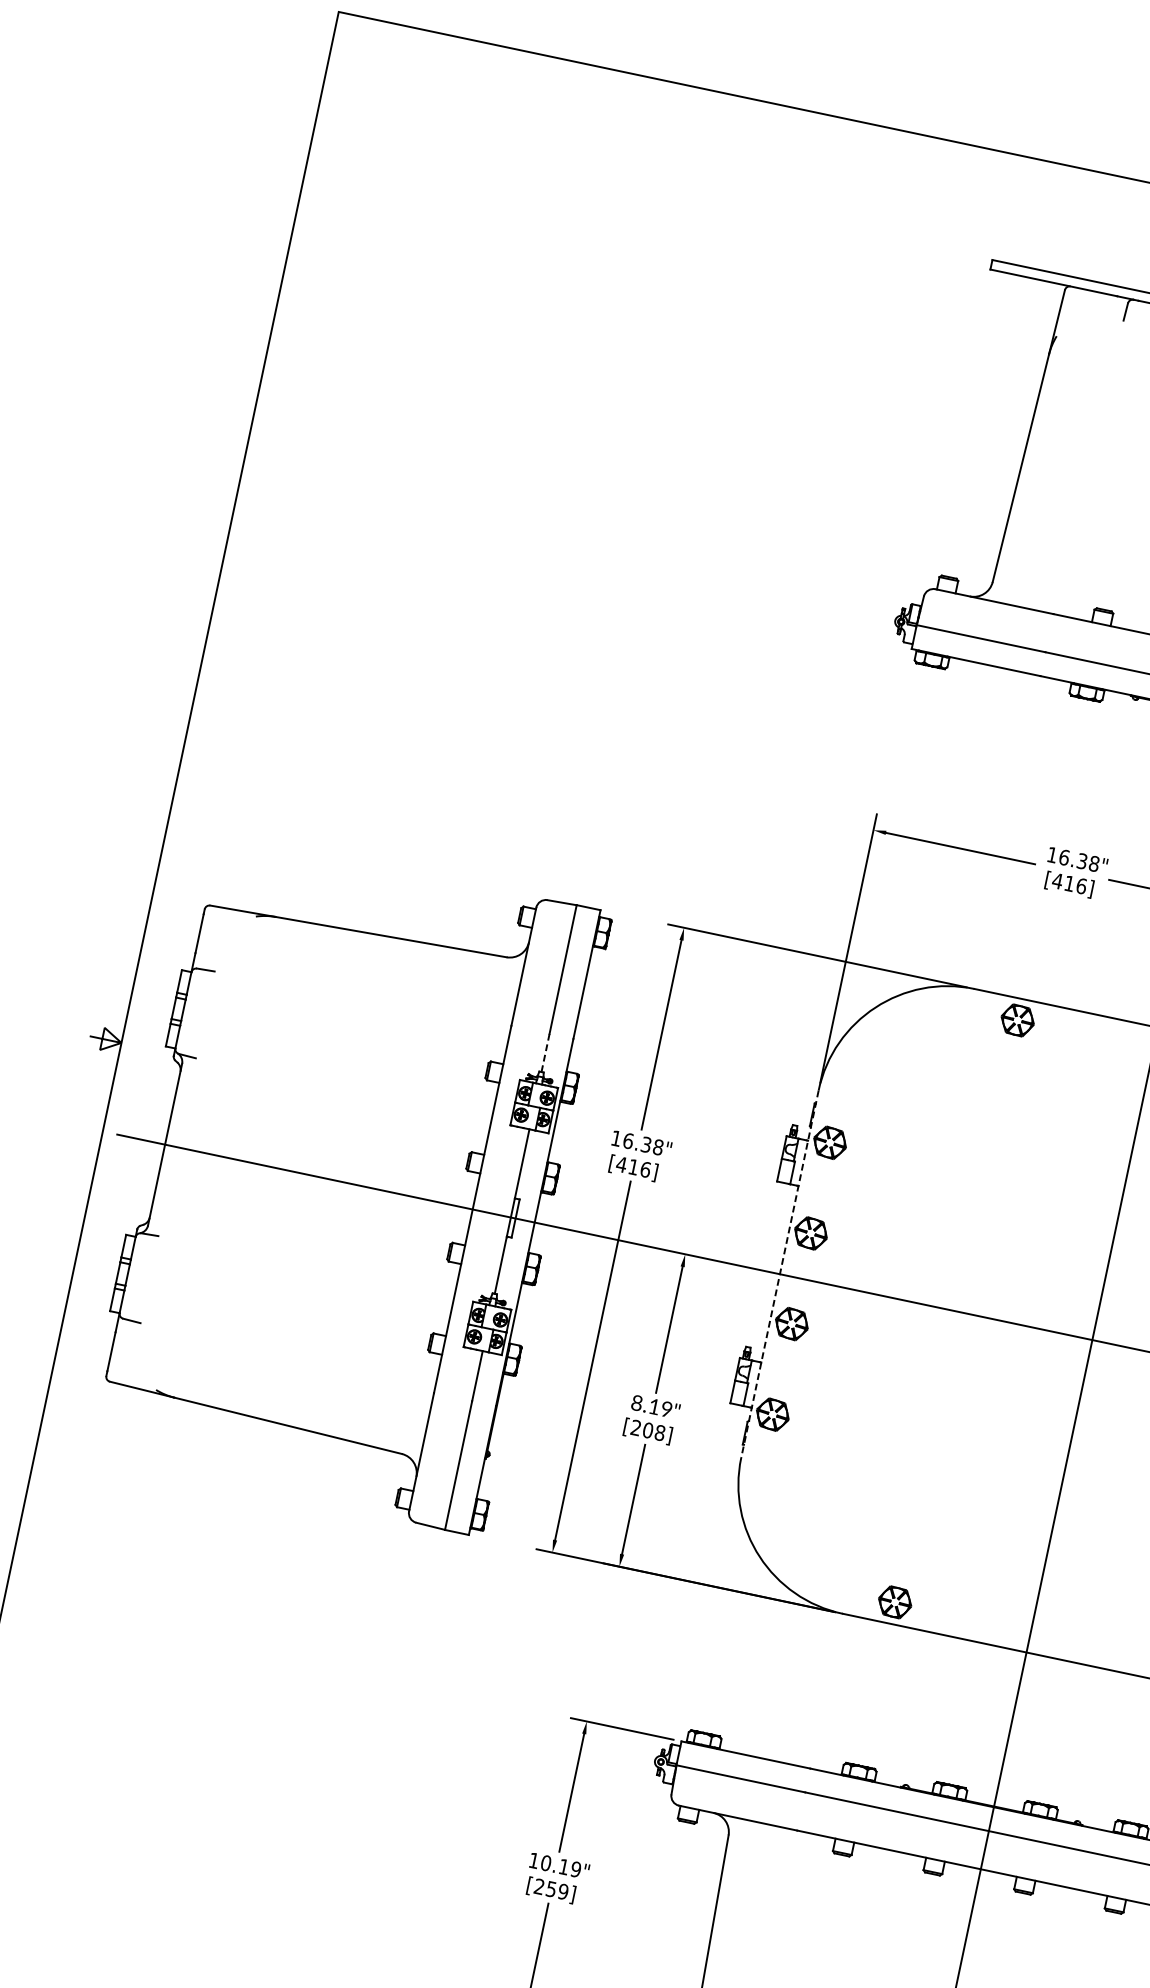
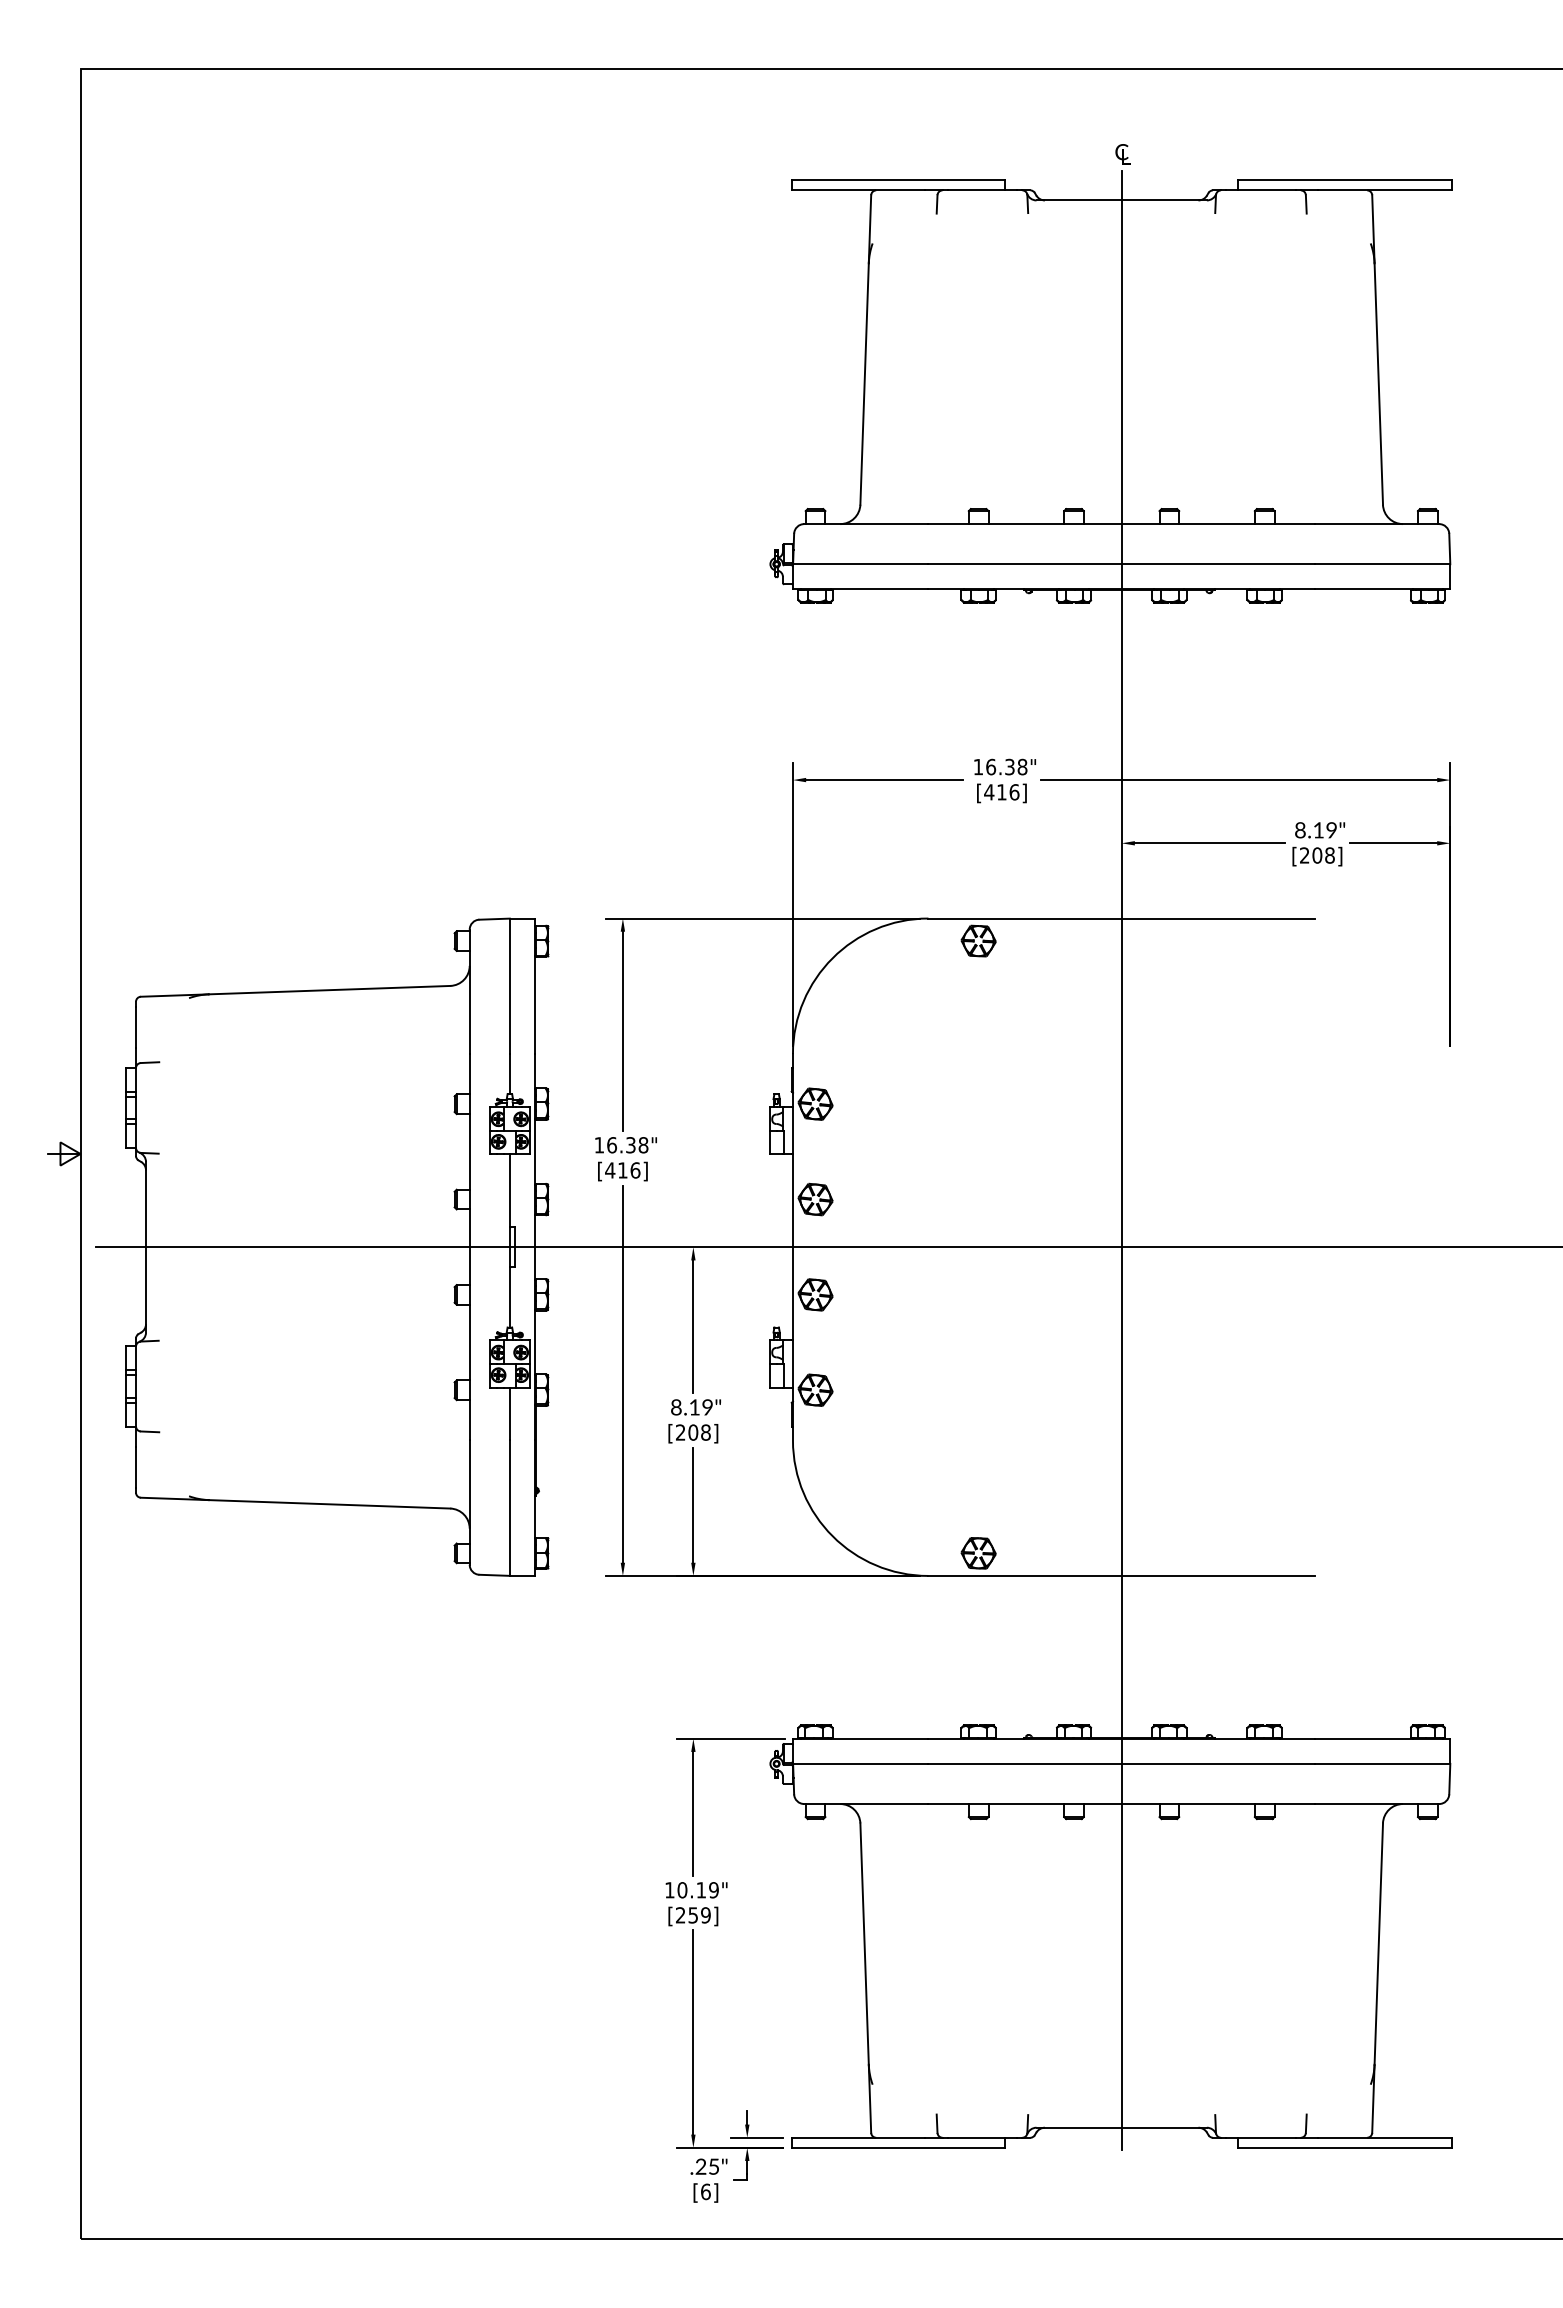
line: (545, 1053) -> (509, 1074), dashed -> solid
line: (779, 1274) -> (792, 1247), dashed -> solid

